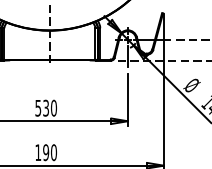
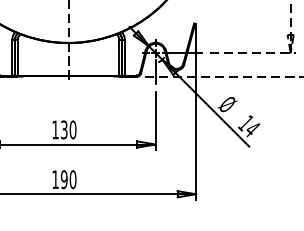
text: (38, 107) -> (55, 129), 530 -> 130

